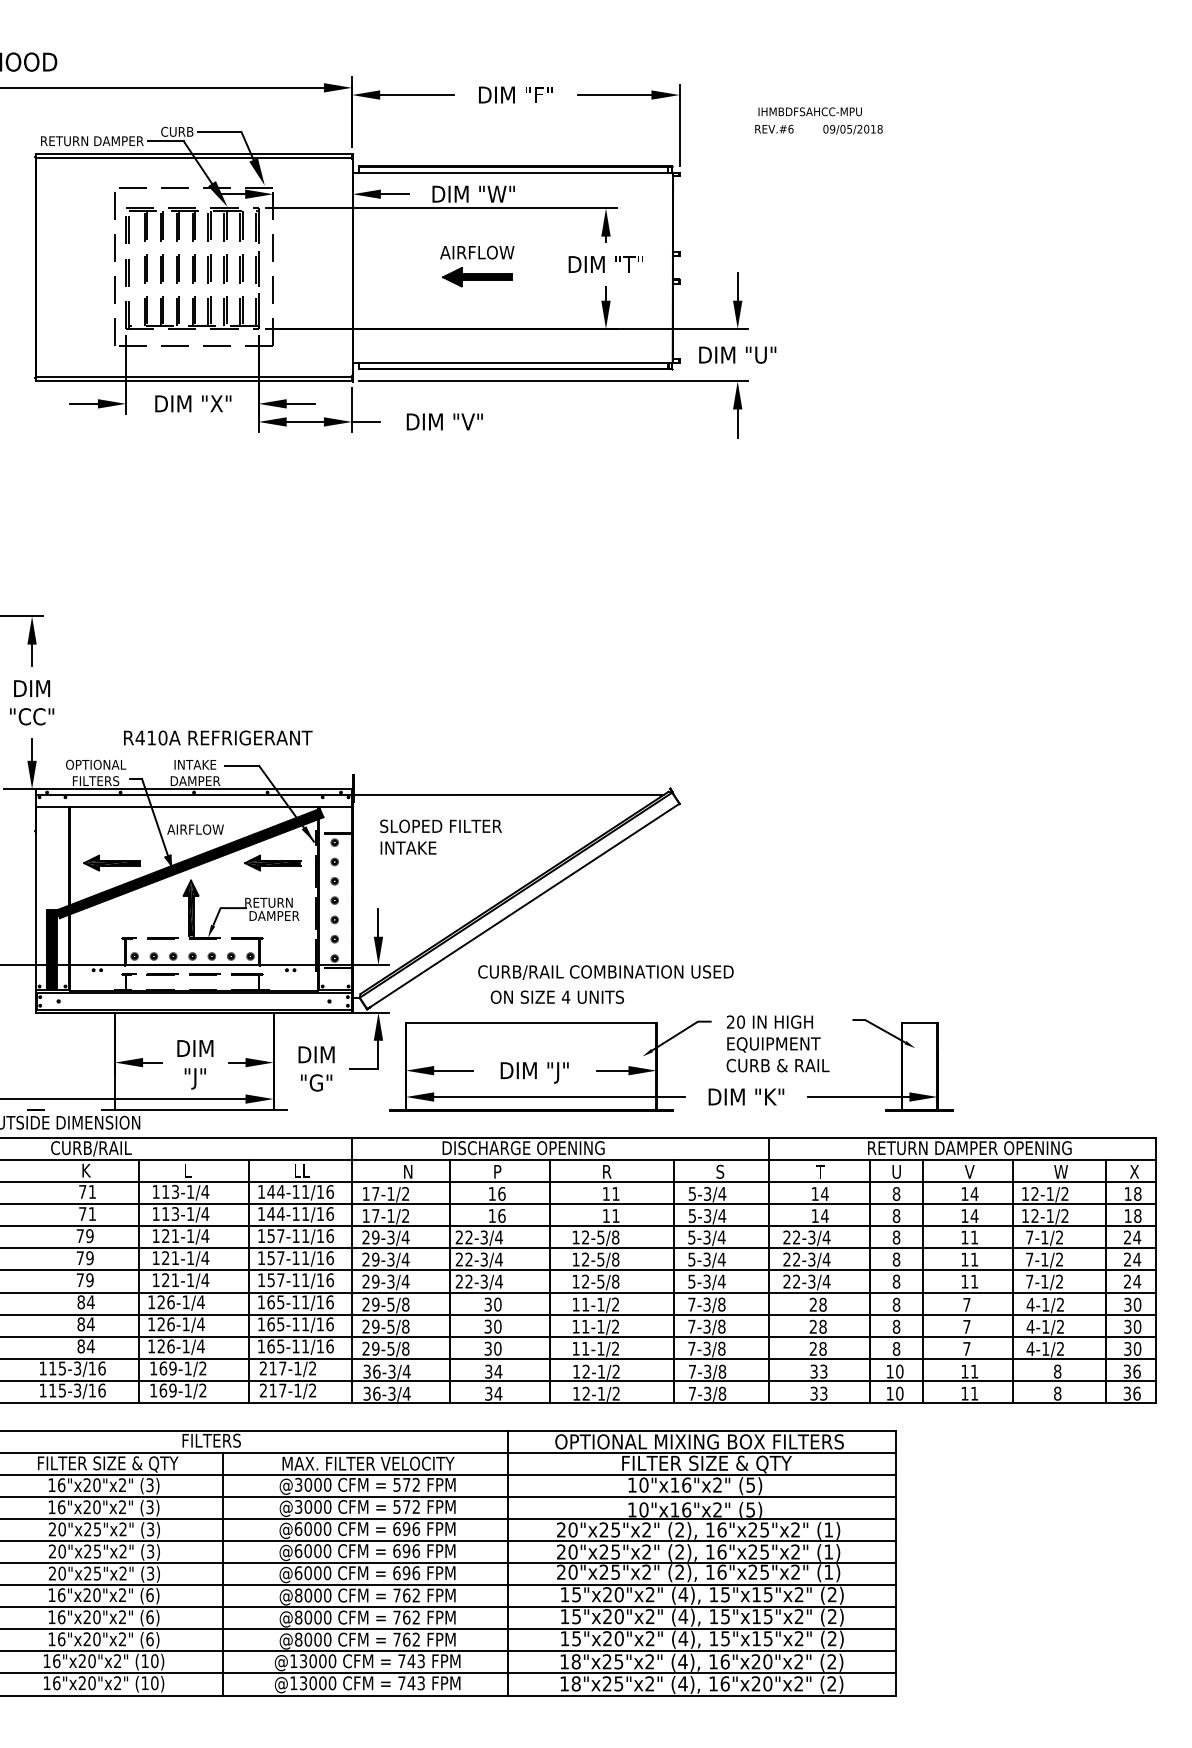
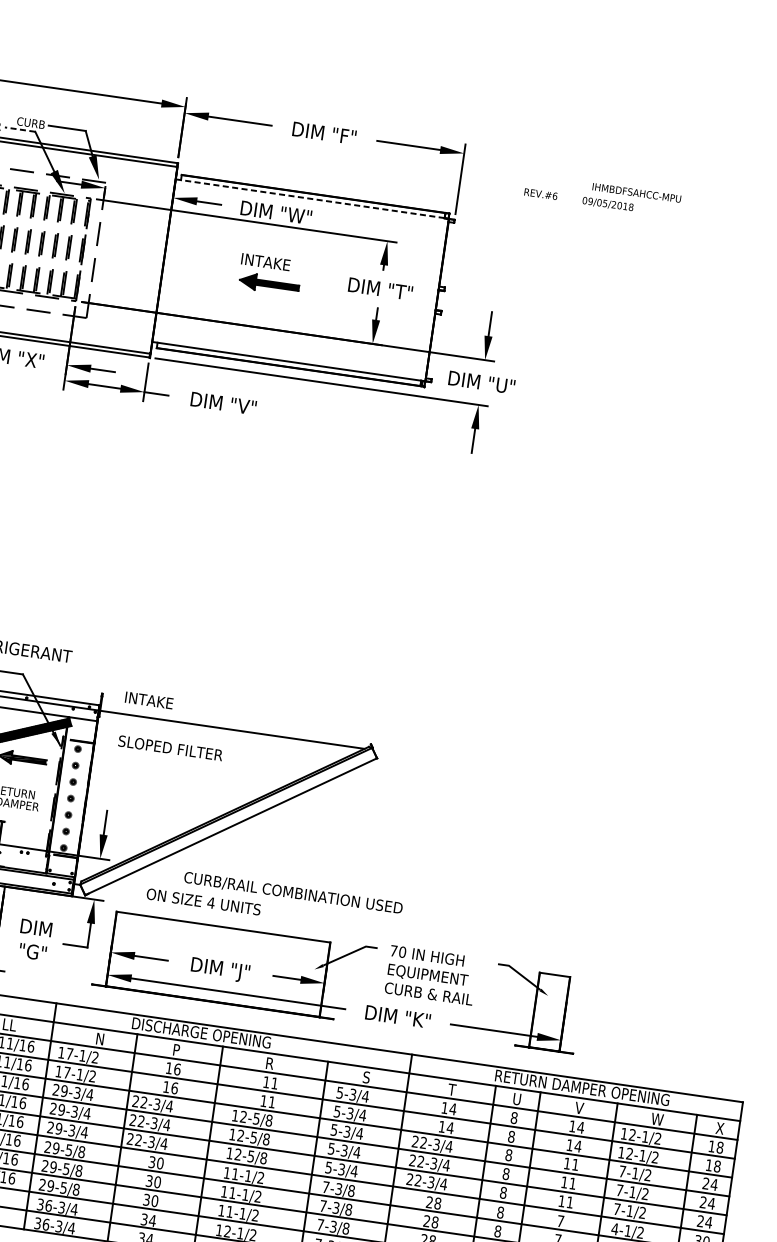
text: (809, 111) -> (636, 192), moved
line: (165, 141) -> (19, 129), solid -> dashed
line: (510, 172) -> (310, 198), solid -> dashed
text: (477, 252) -> (272, 262), AIRFLOW -> INTAKE
text: (408, 847) -> (149, 700), moved
text: (556, 996) -> (203, 901), moved
text: (730, 1021) -> (393, 950), 20 -> 70

